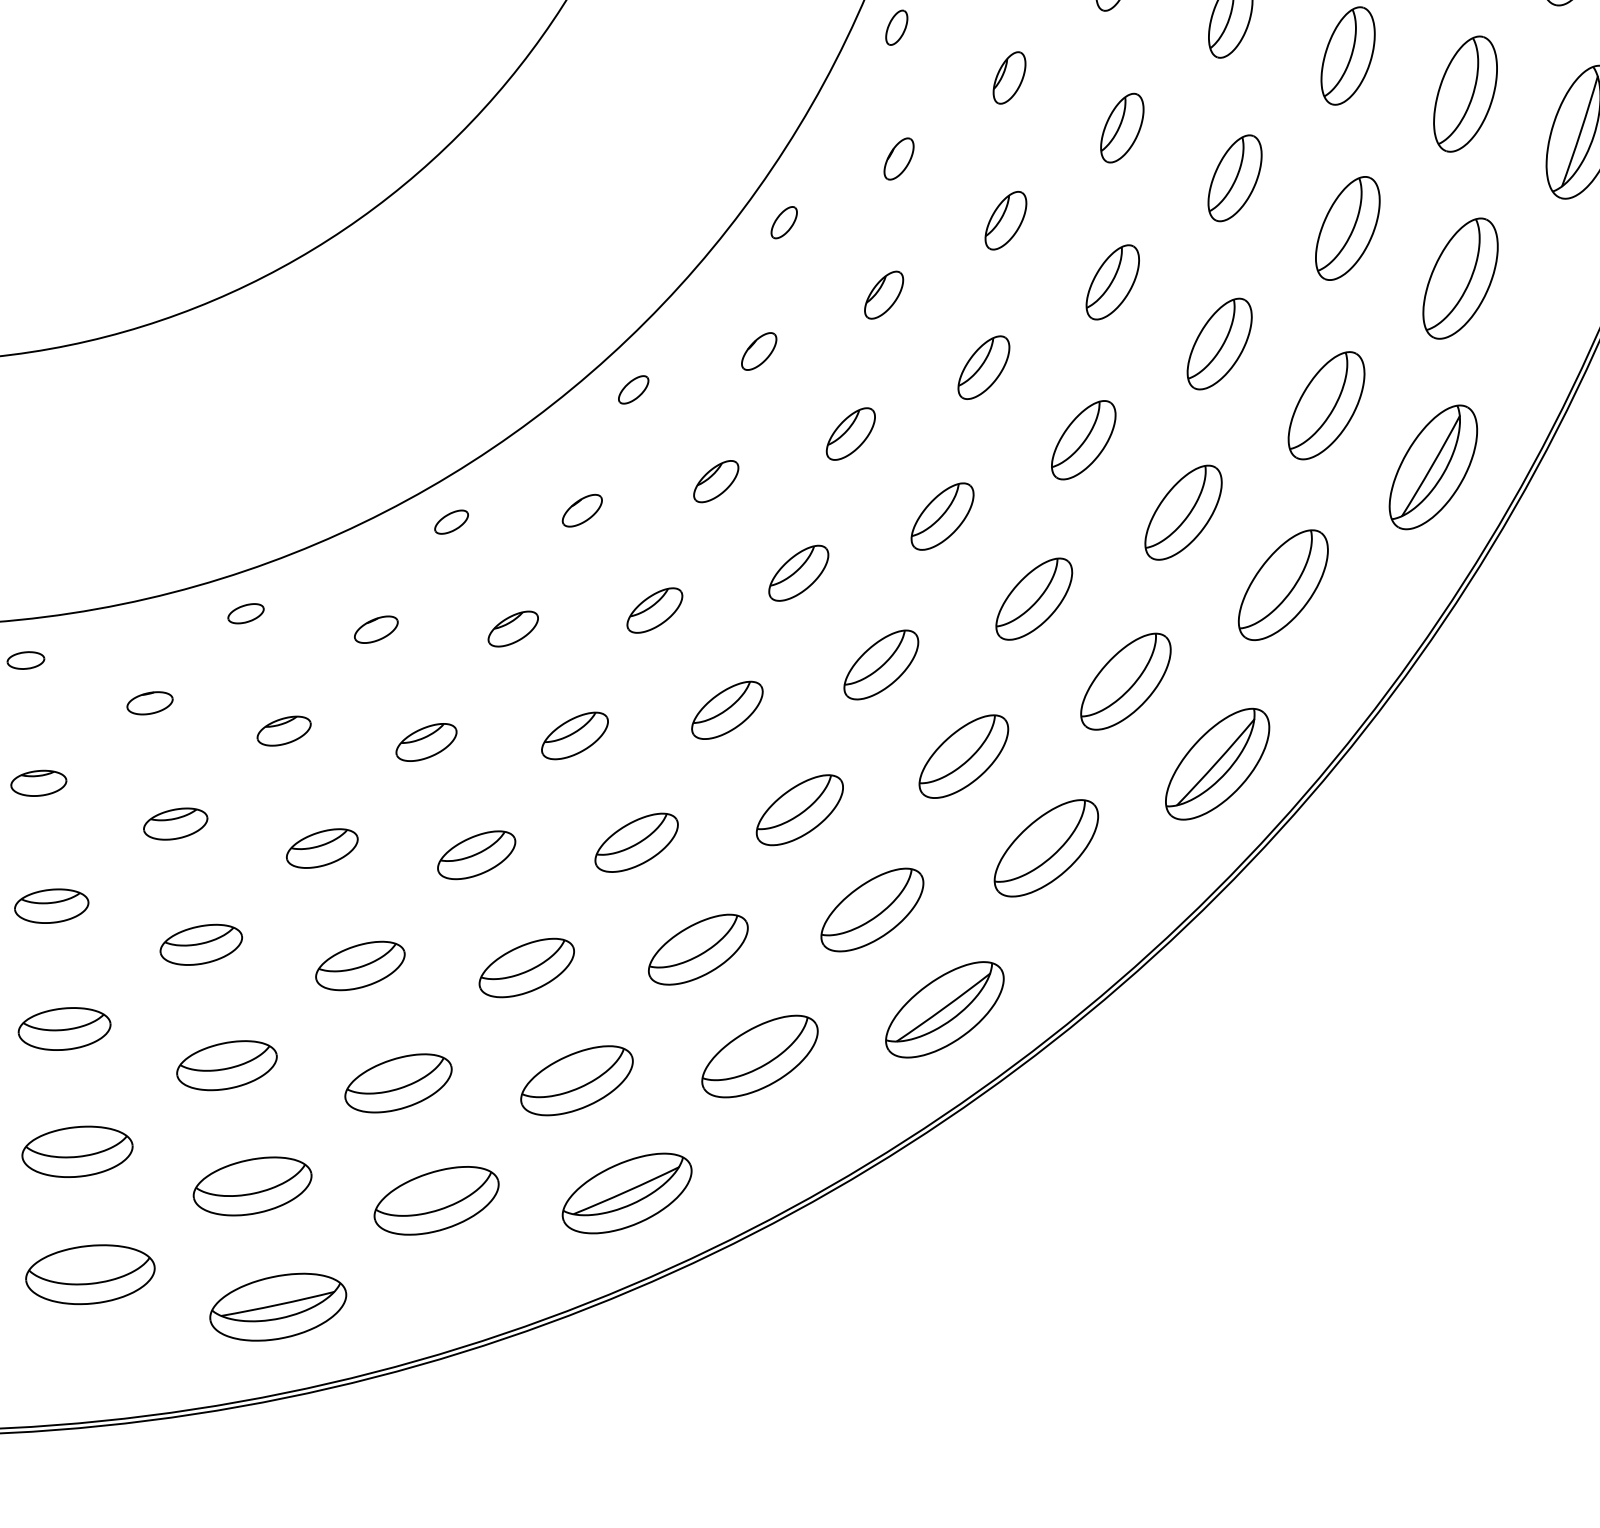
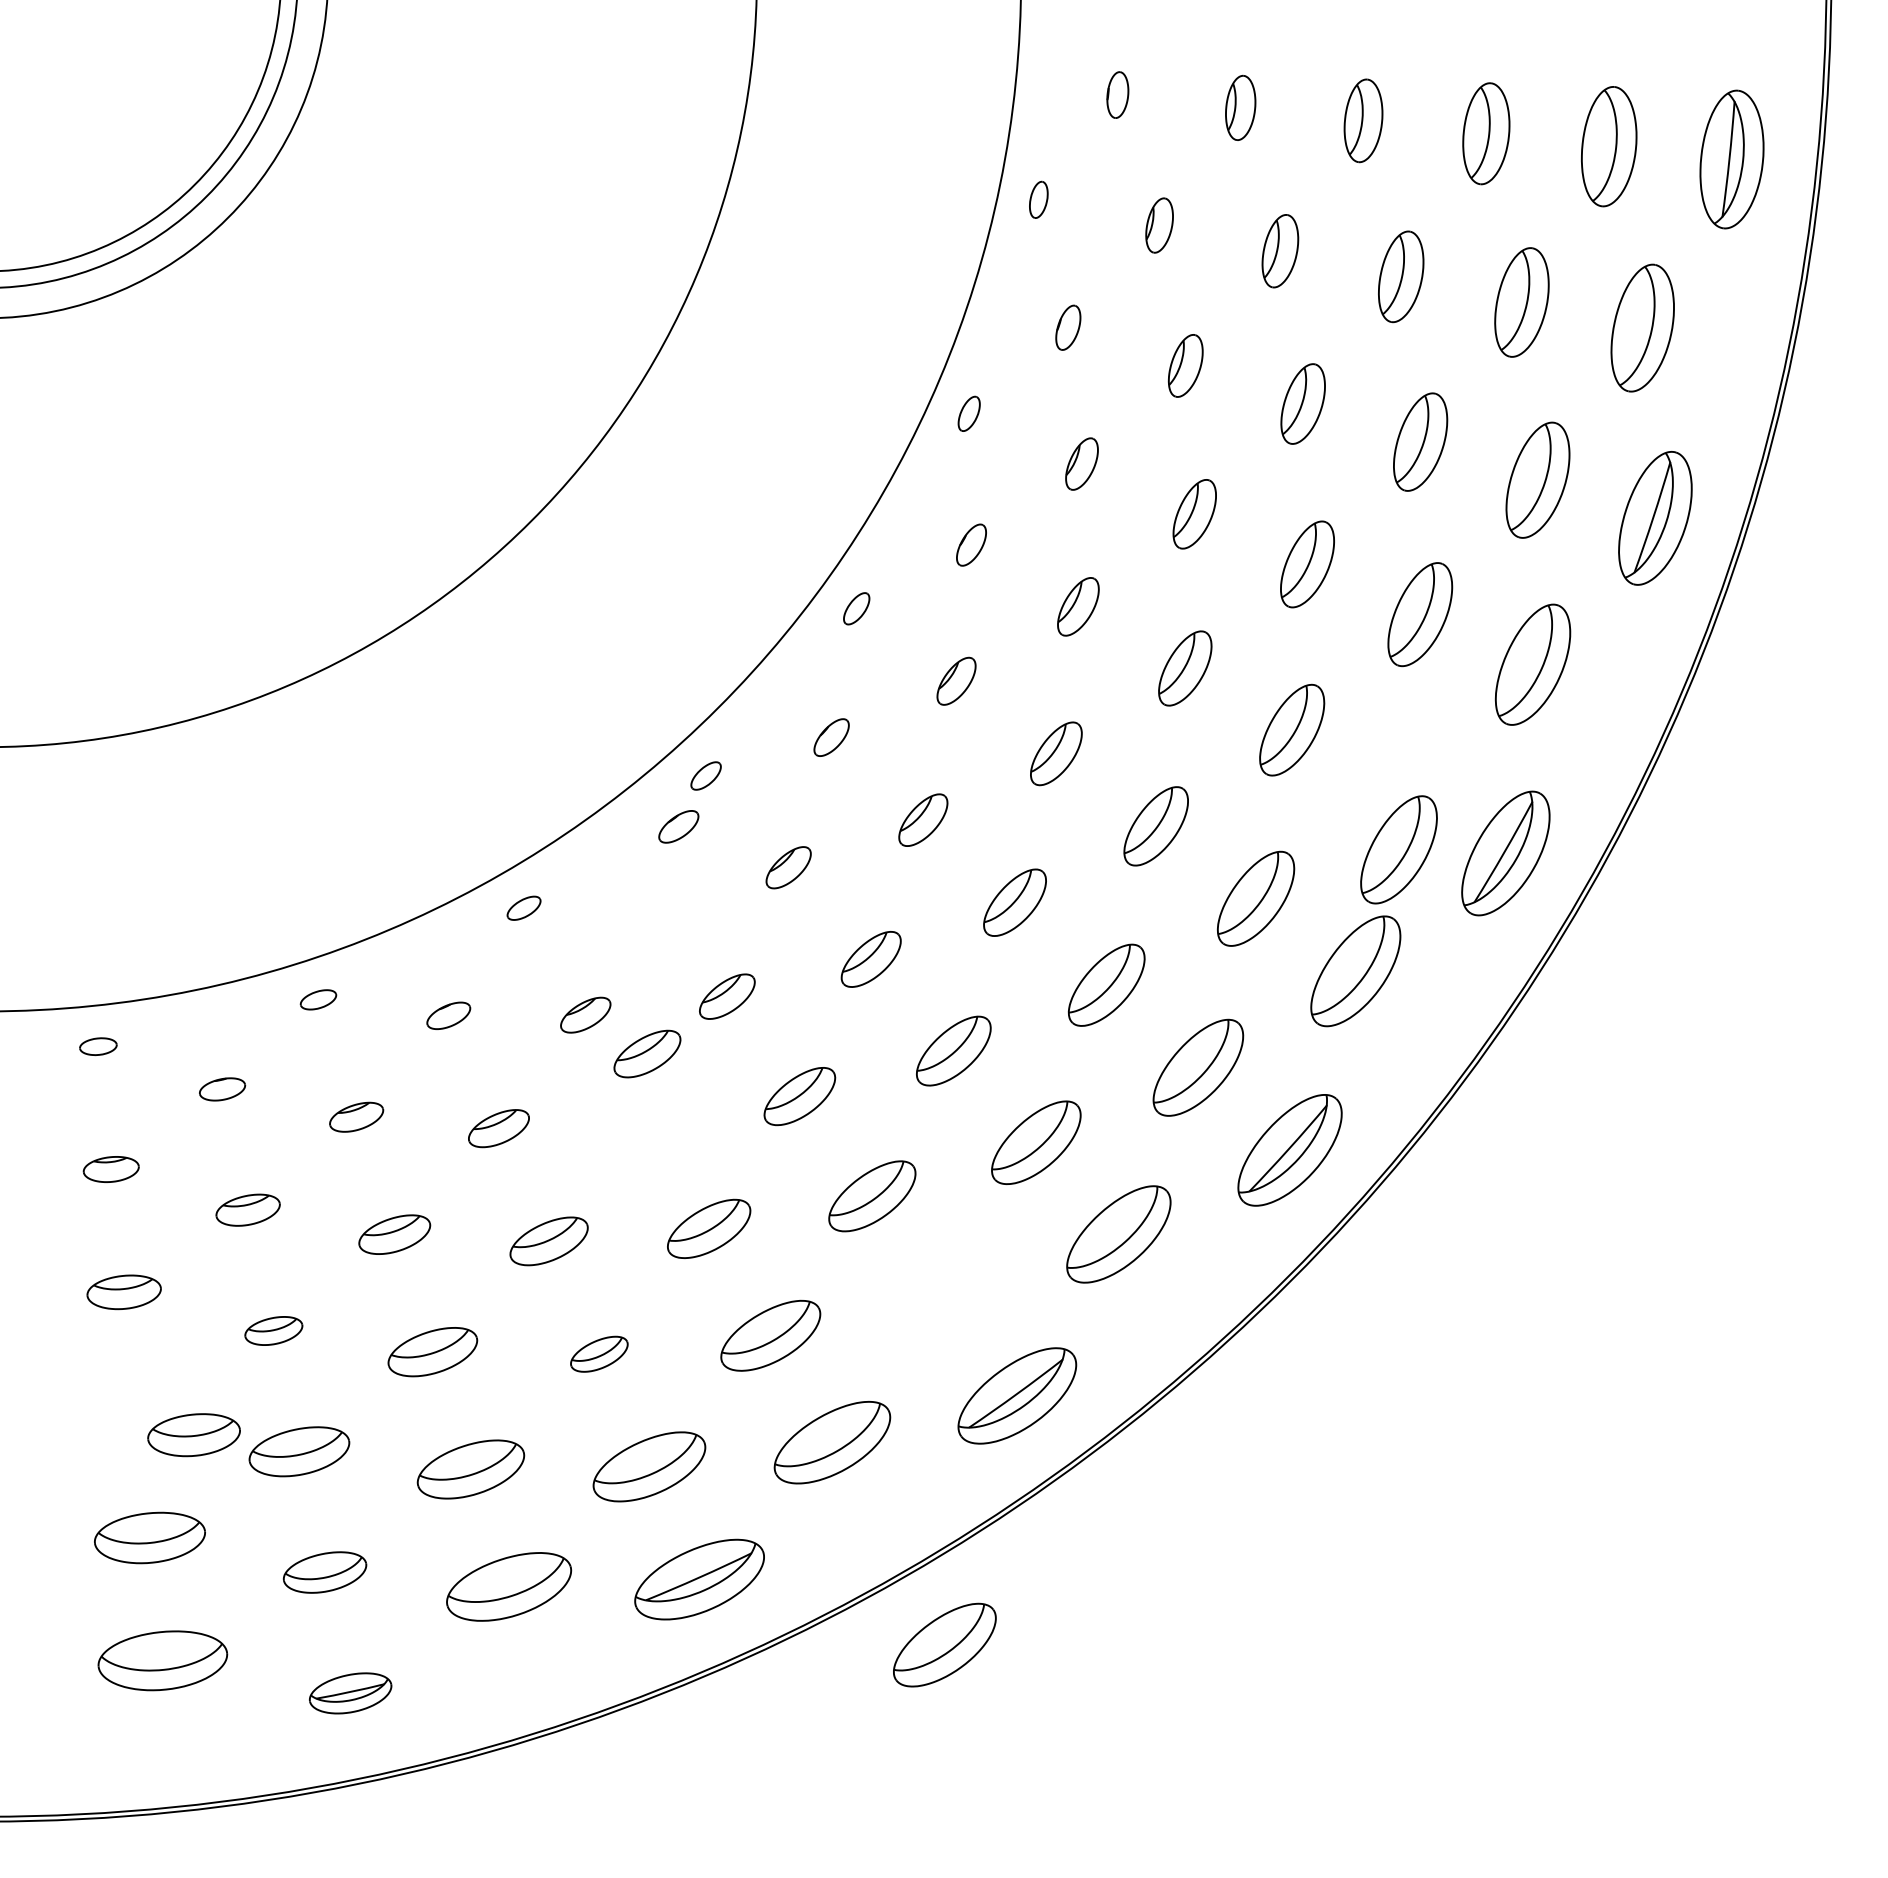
part: (1326, 405) -> (1398, 849), moved
part: (582, 510) -> (678, 826), moved
part: (575, 735) -> (647, 1053), moved
part: (872, 909) -> (944, 1644), moved
part: (201, 944) -> (273, 1330), size x0.7
part: (527, 968) -> (599, 1354), size x0.6
part: (64, 1029) -> (193, 1435), moved
part: (252, 1186) -> (324, 1572), size x0.7
part: (278, 1307) -> (350, 1693), size x0.6

